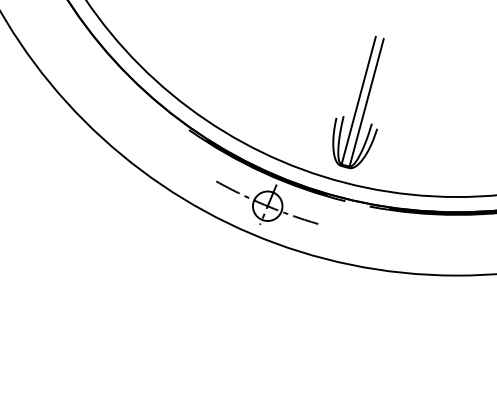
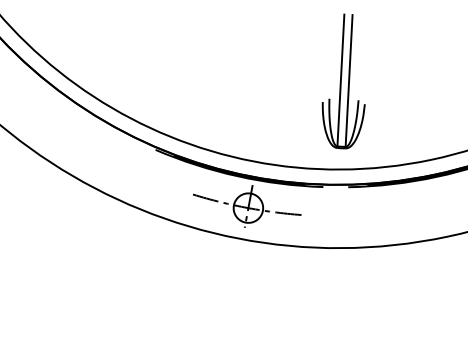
part: (358, 102) -> (341, 82), moved

